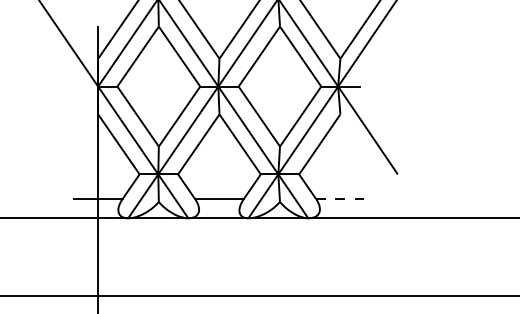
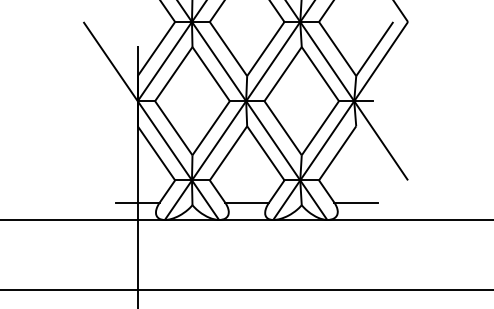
line: (340, 198) -> (356, 202), dashed -> solid

